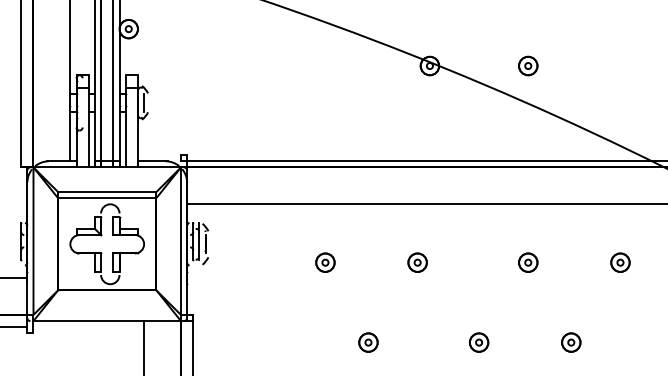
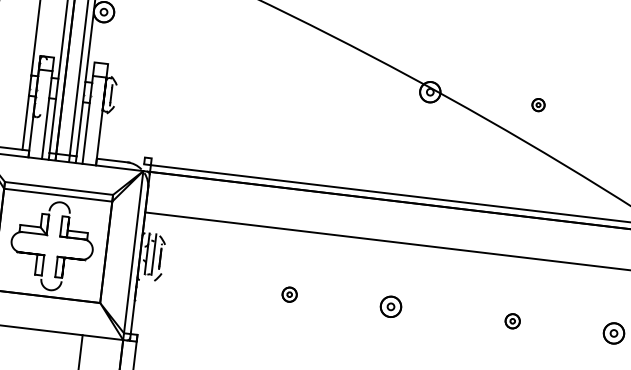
part: (528, 65) -> (538, 104), size x0.6
part: (325, 262) -> (289, 294), size x0.7
part: (528, 262) -> (512, 321), size x0.7

